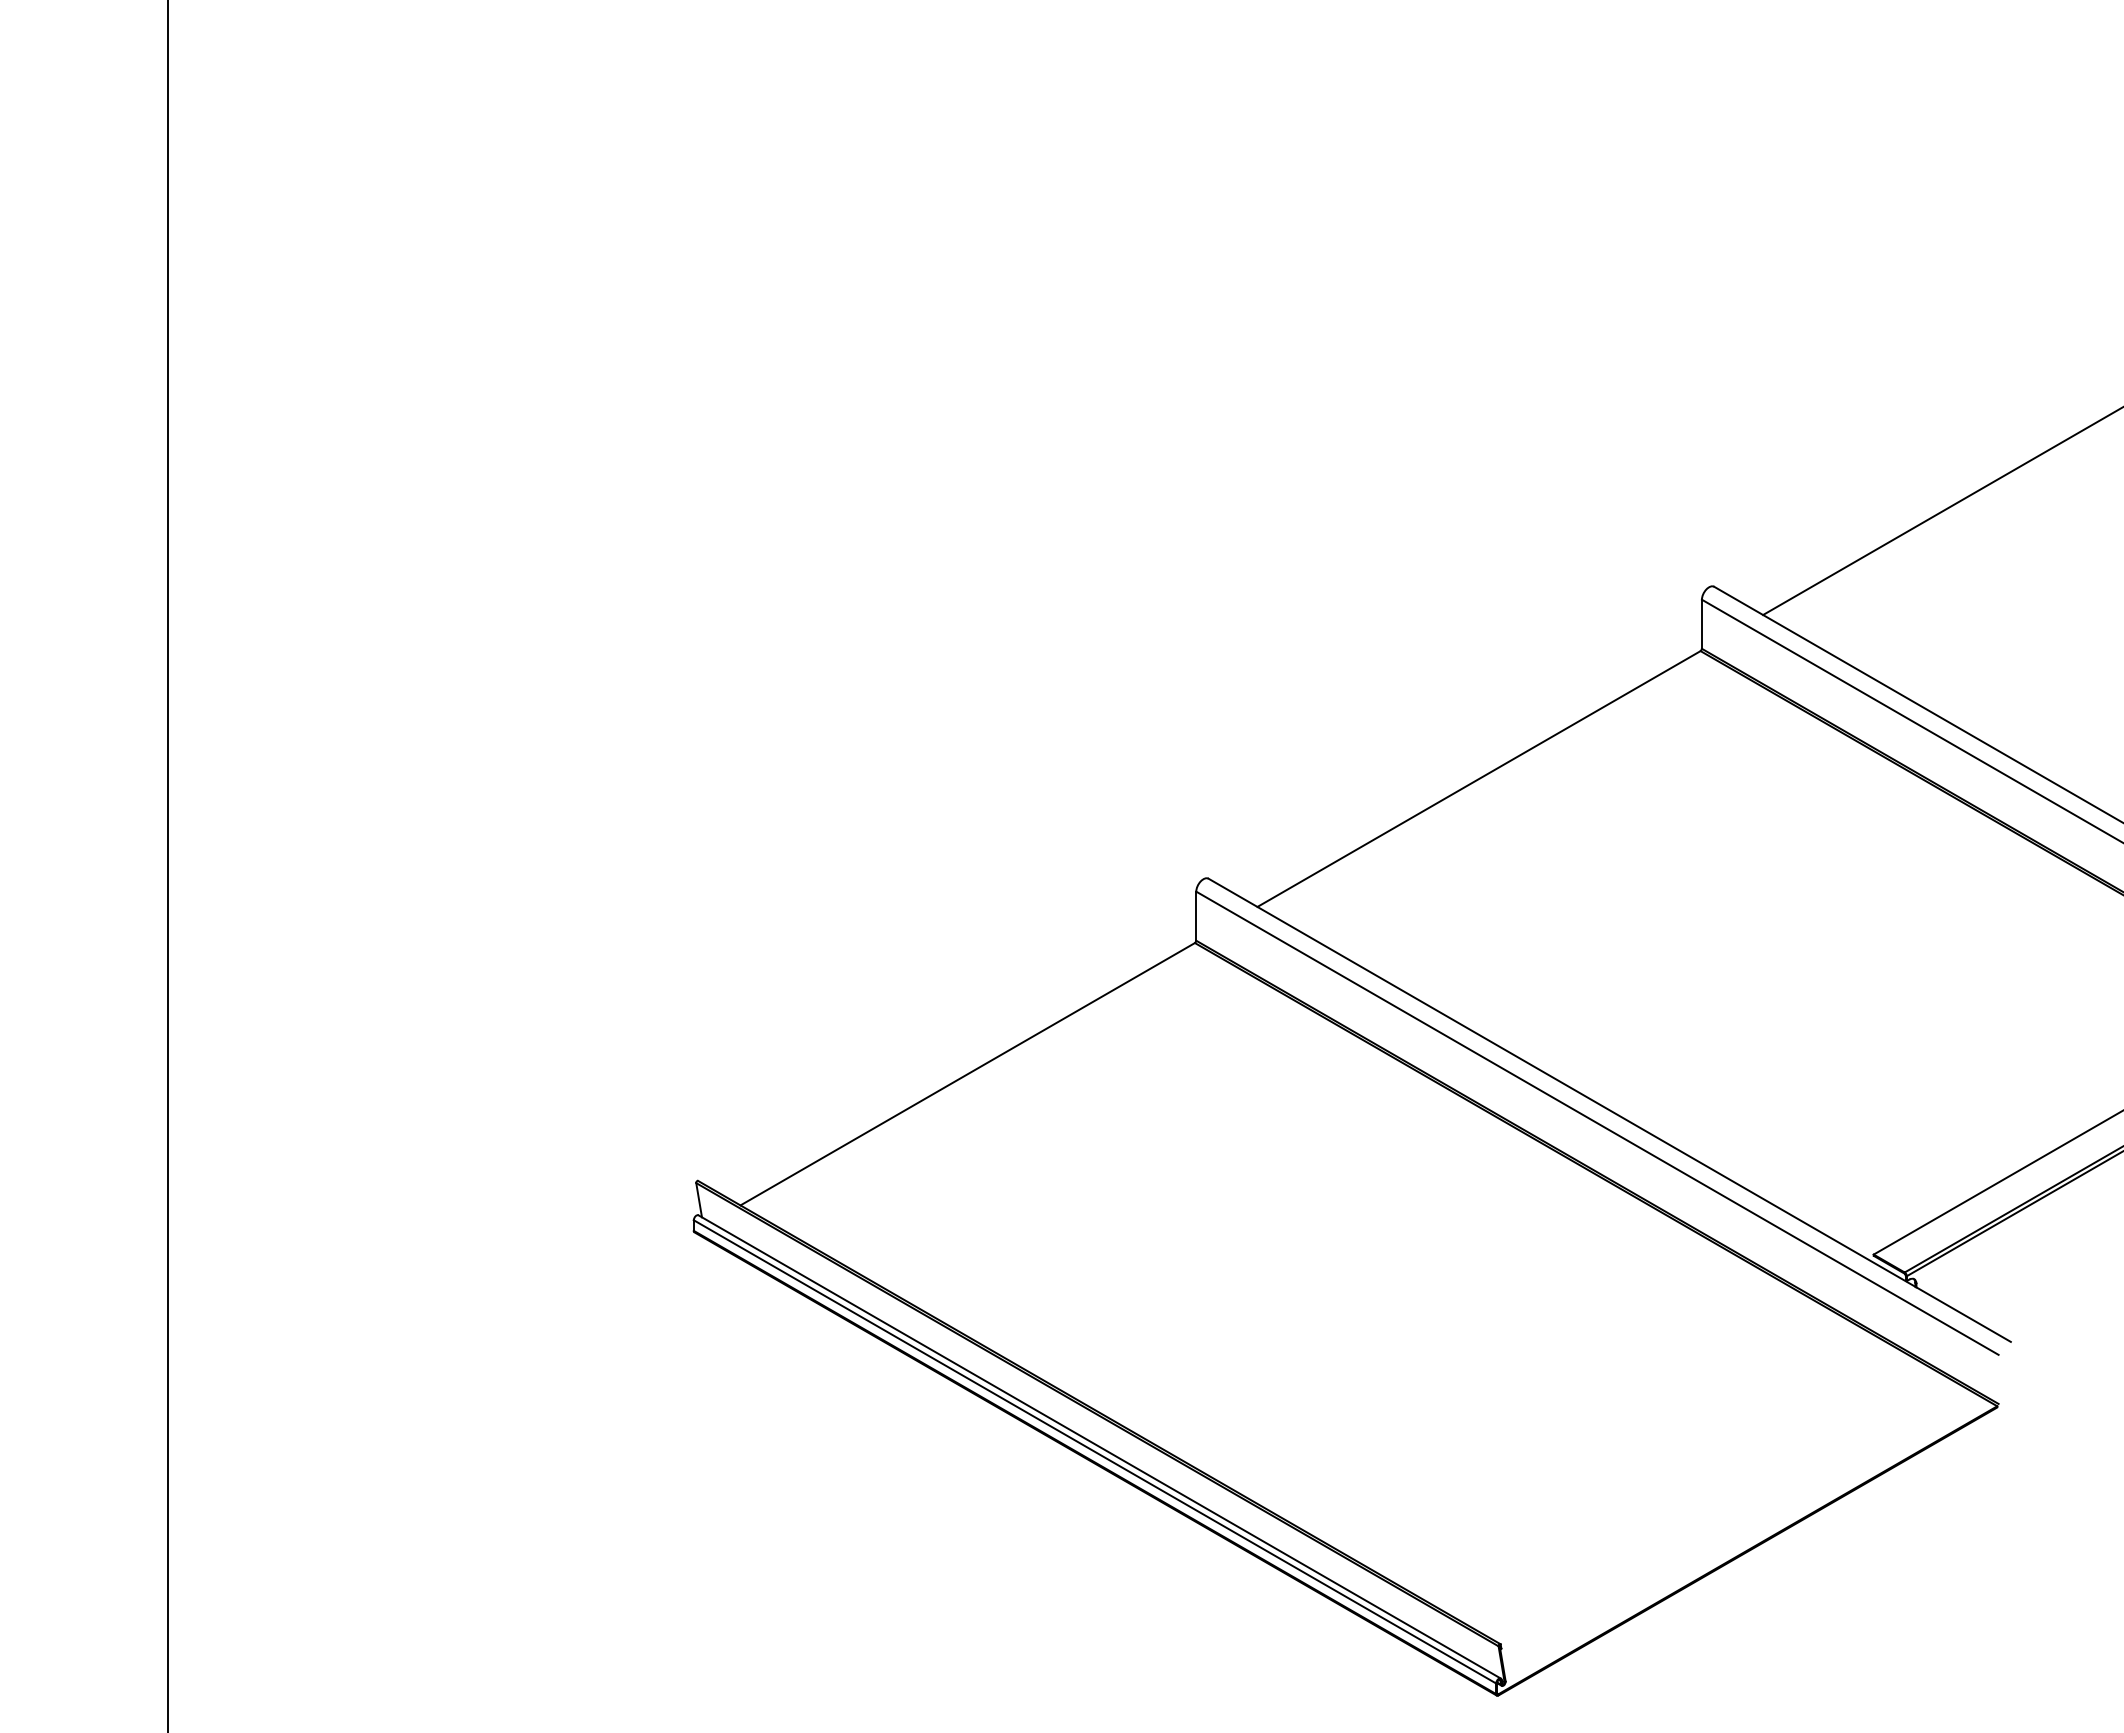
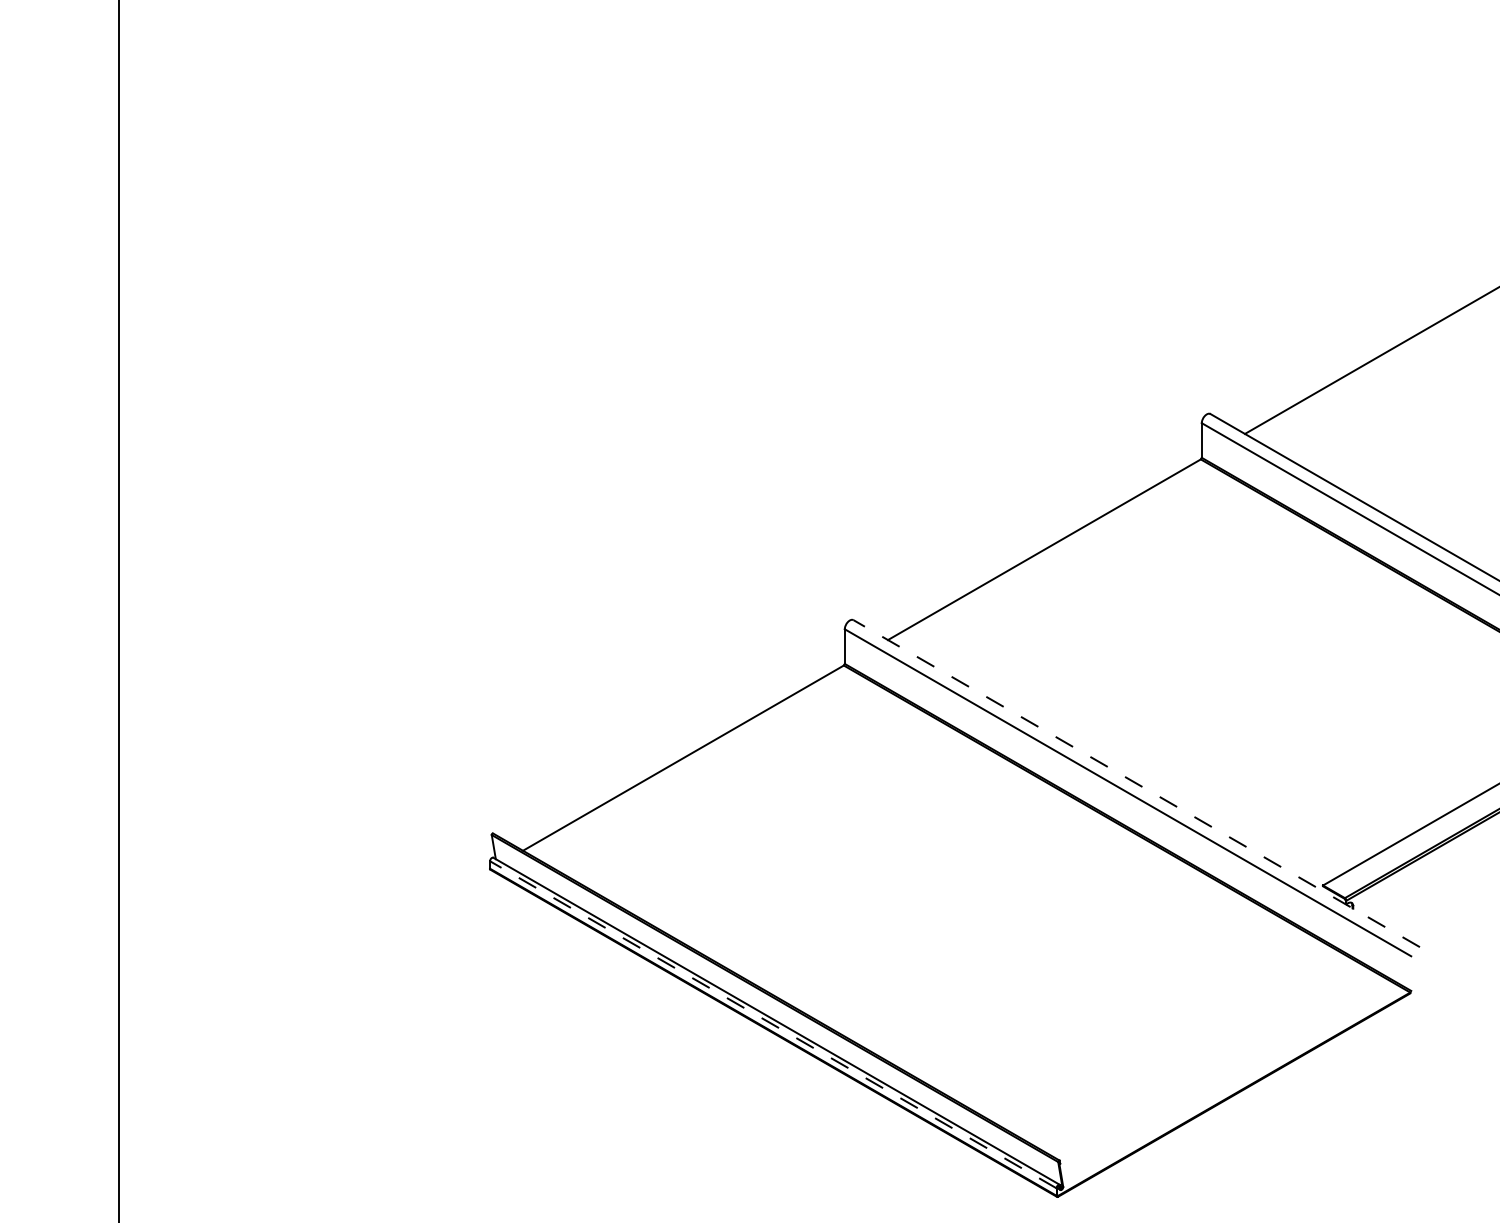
line: (1609, 1110) -> (1136, 783), solid -> dashed
line: (1094, 1451) -> (772, 1024), solid -> dashed

